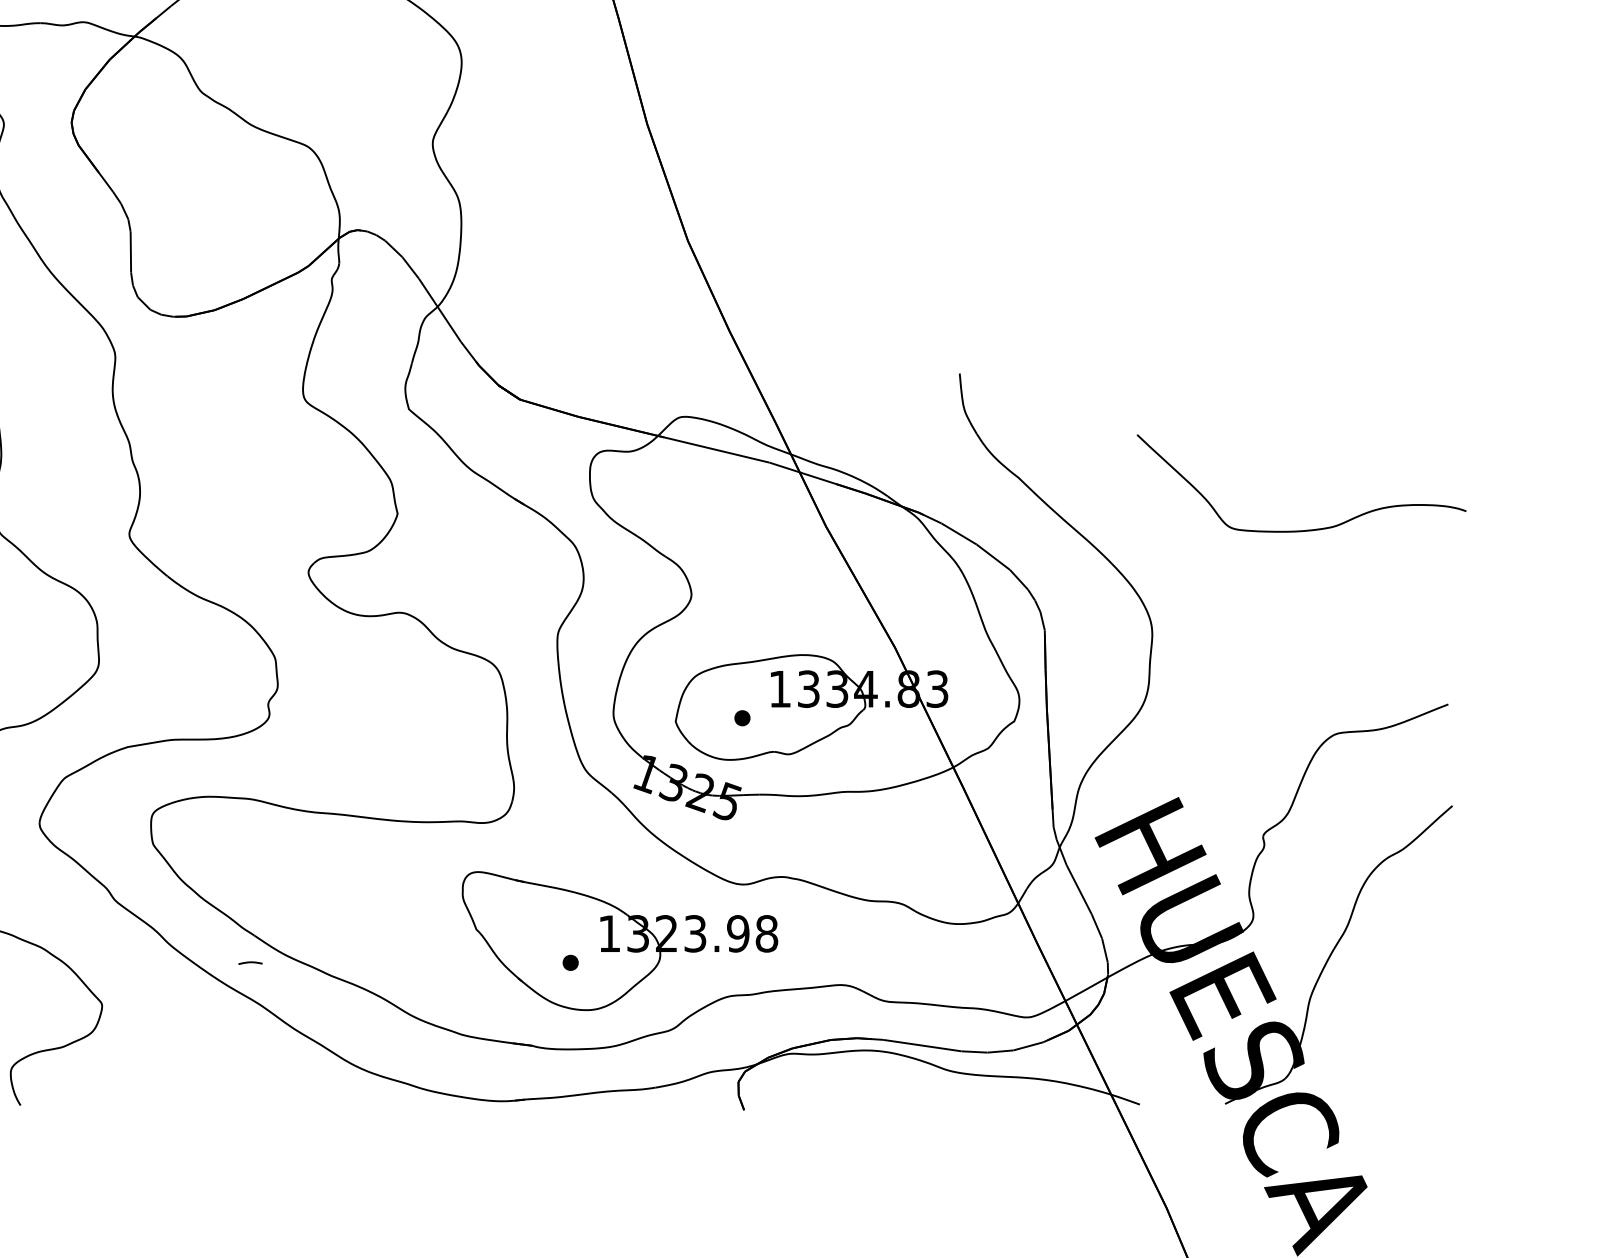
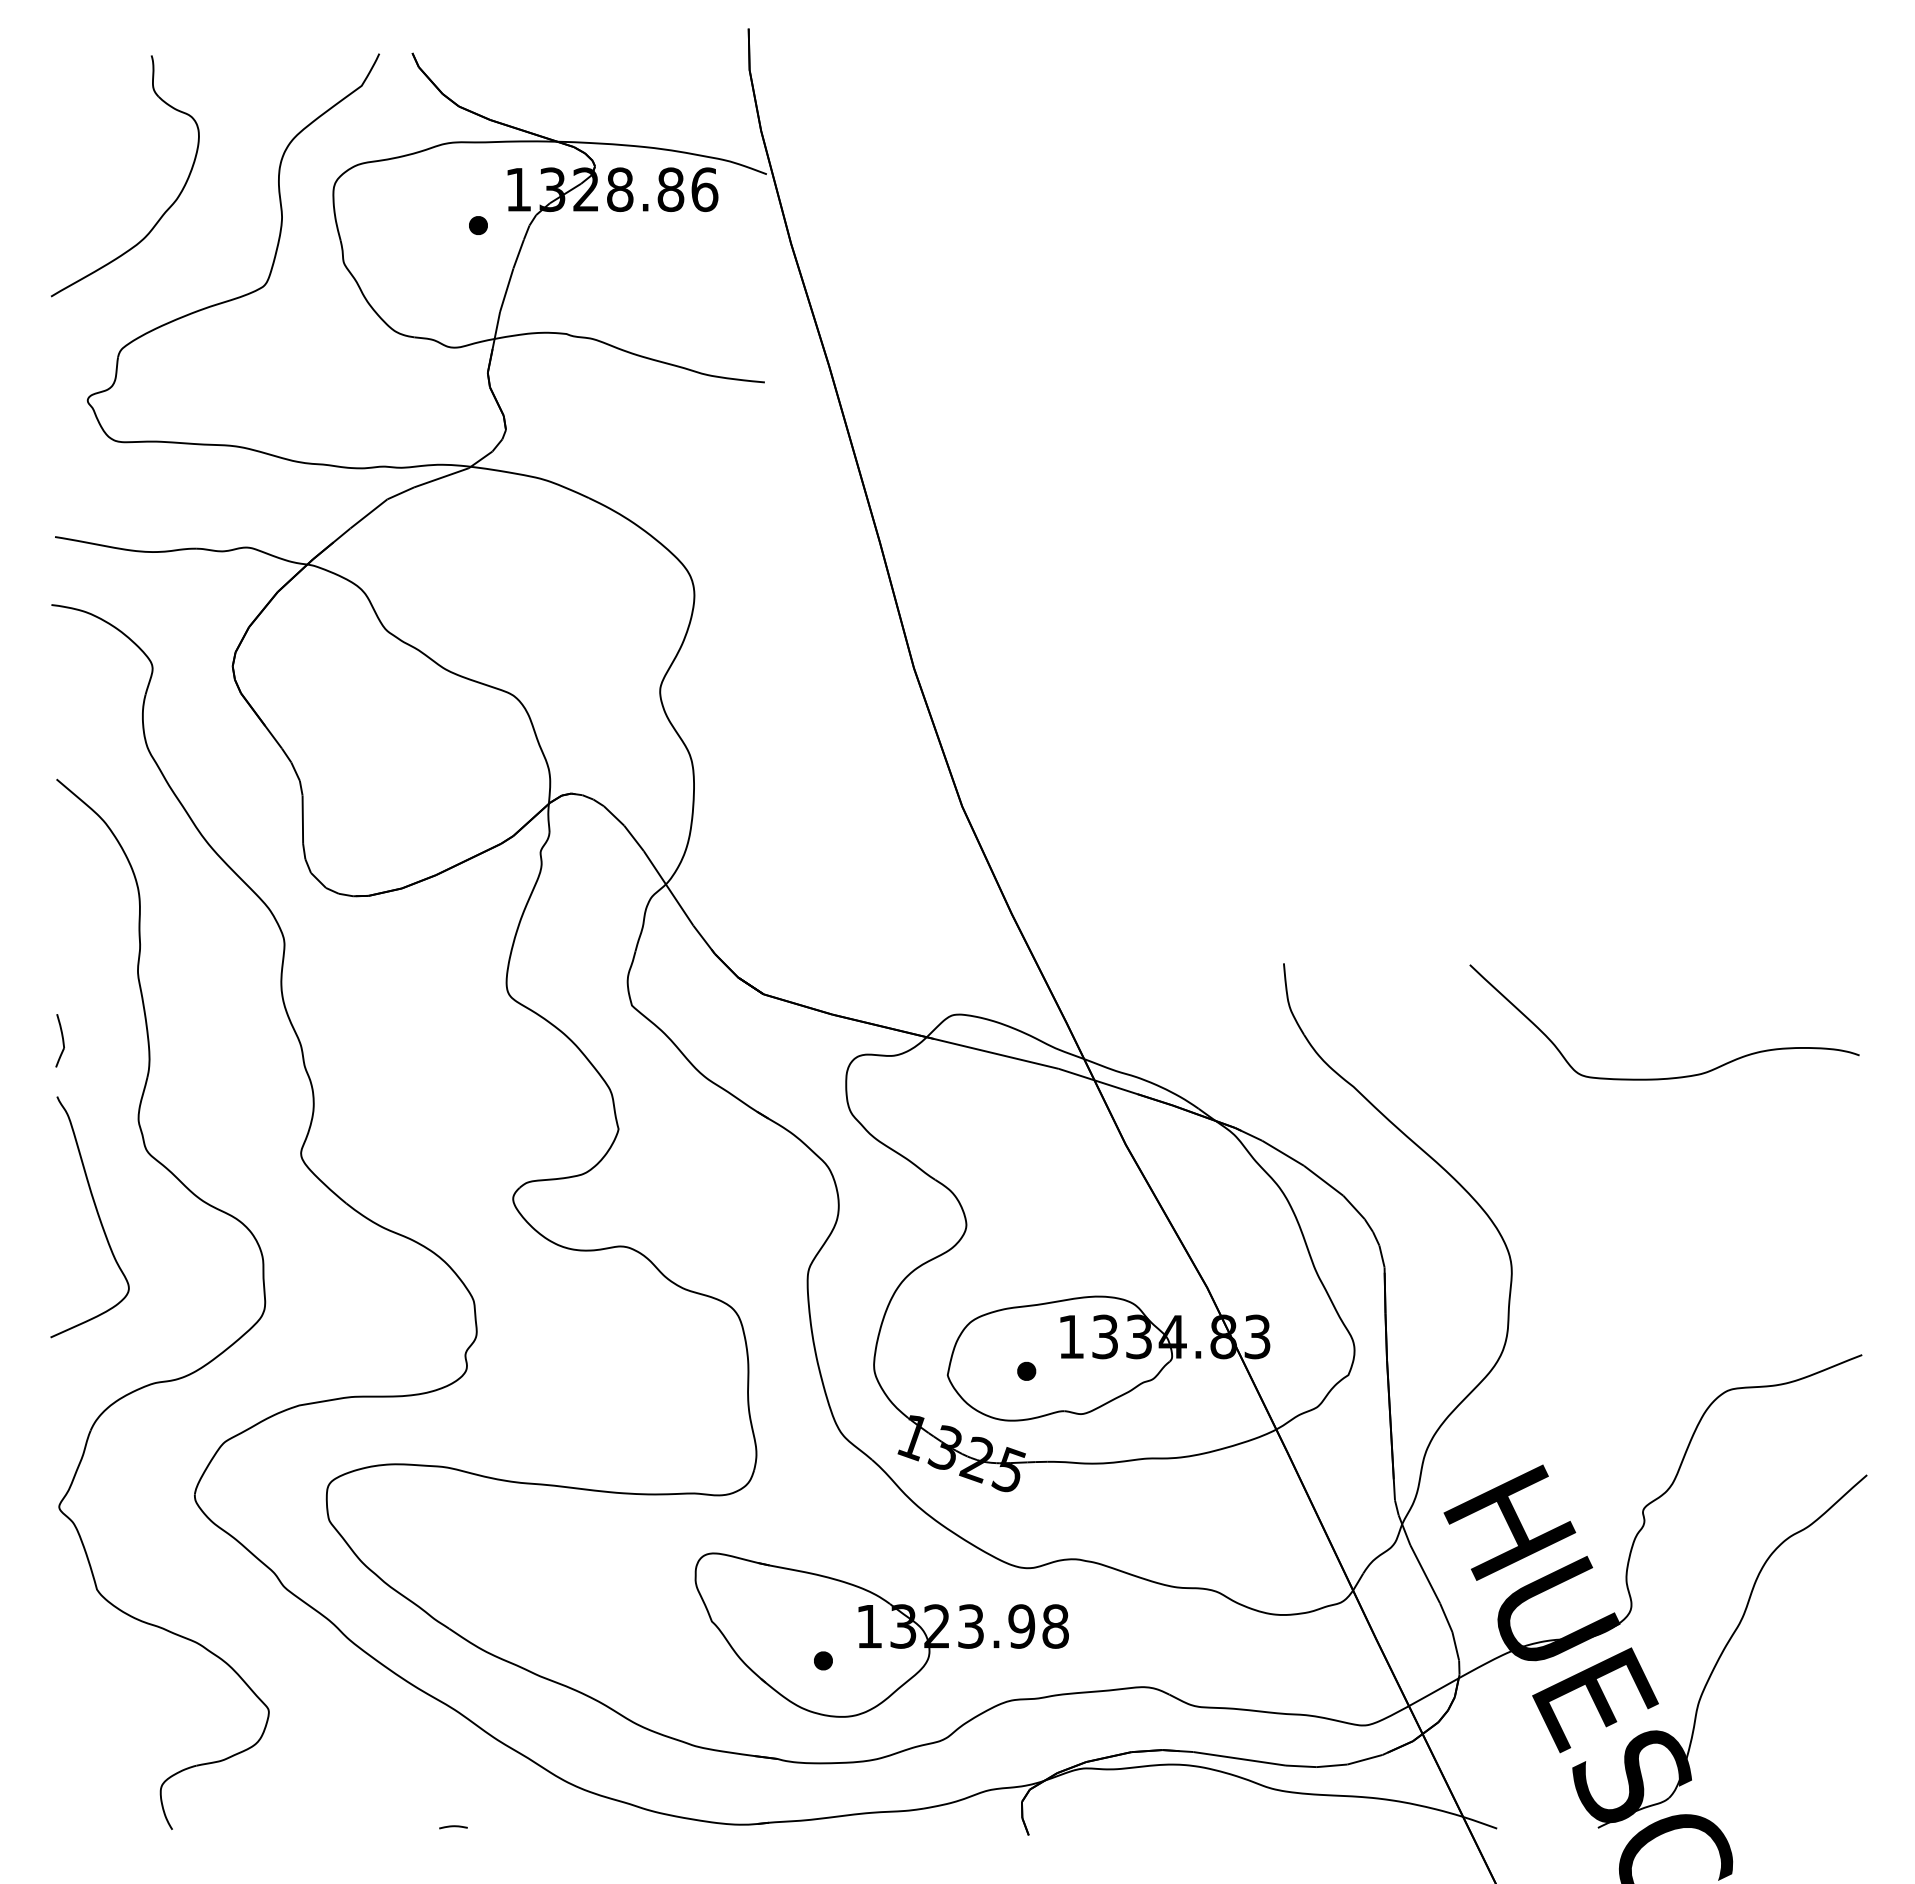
curve: (1304, 529) -> (1667, 1077), moved
curve: (250, 963) -> (453, 1827), moved

